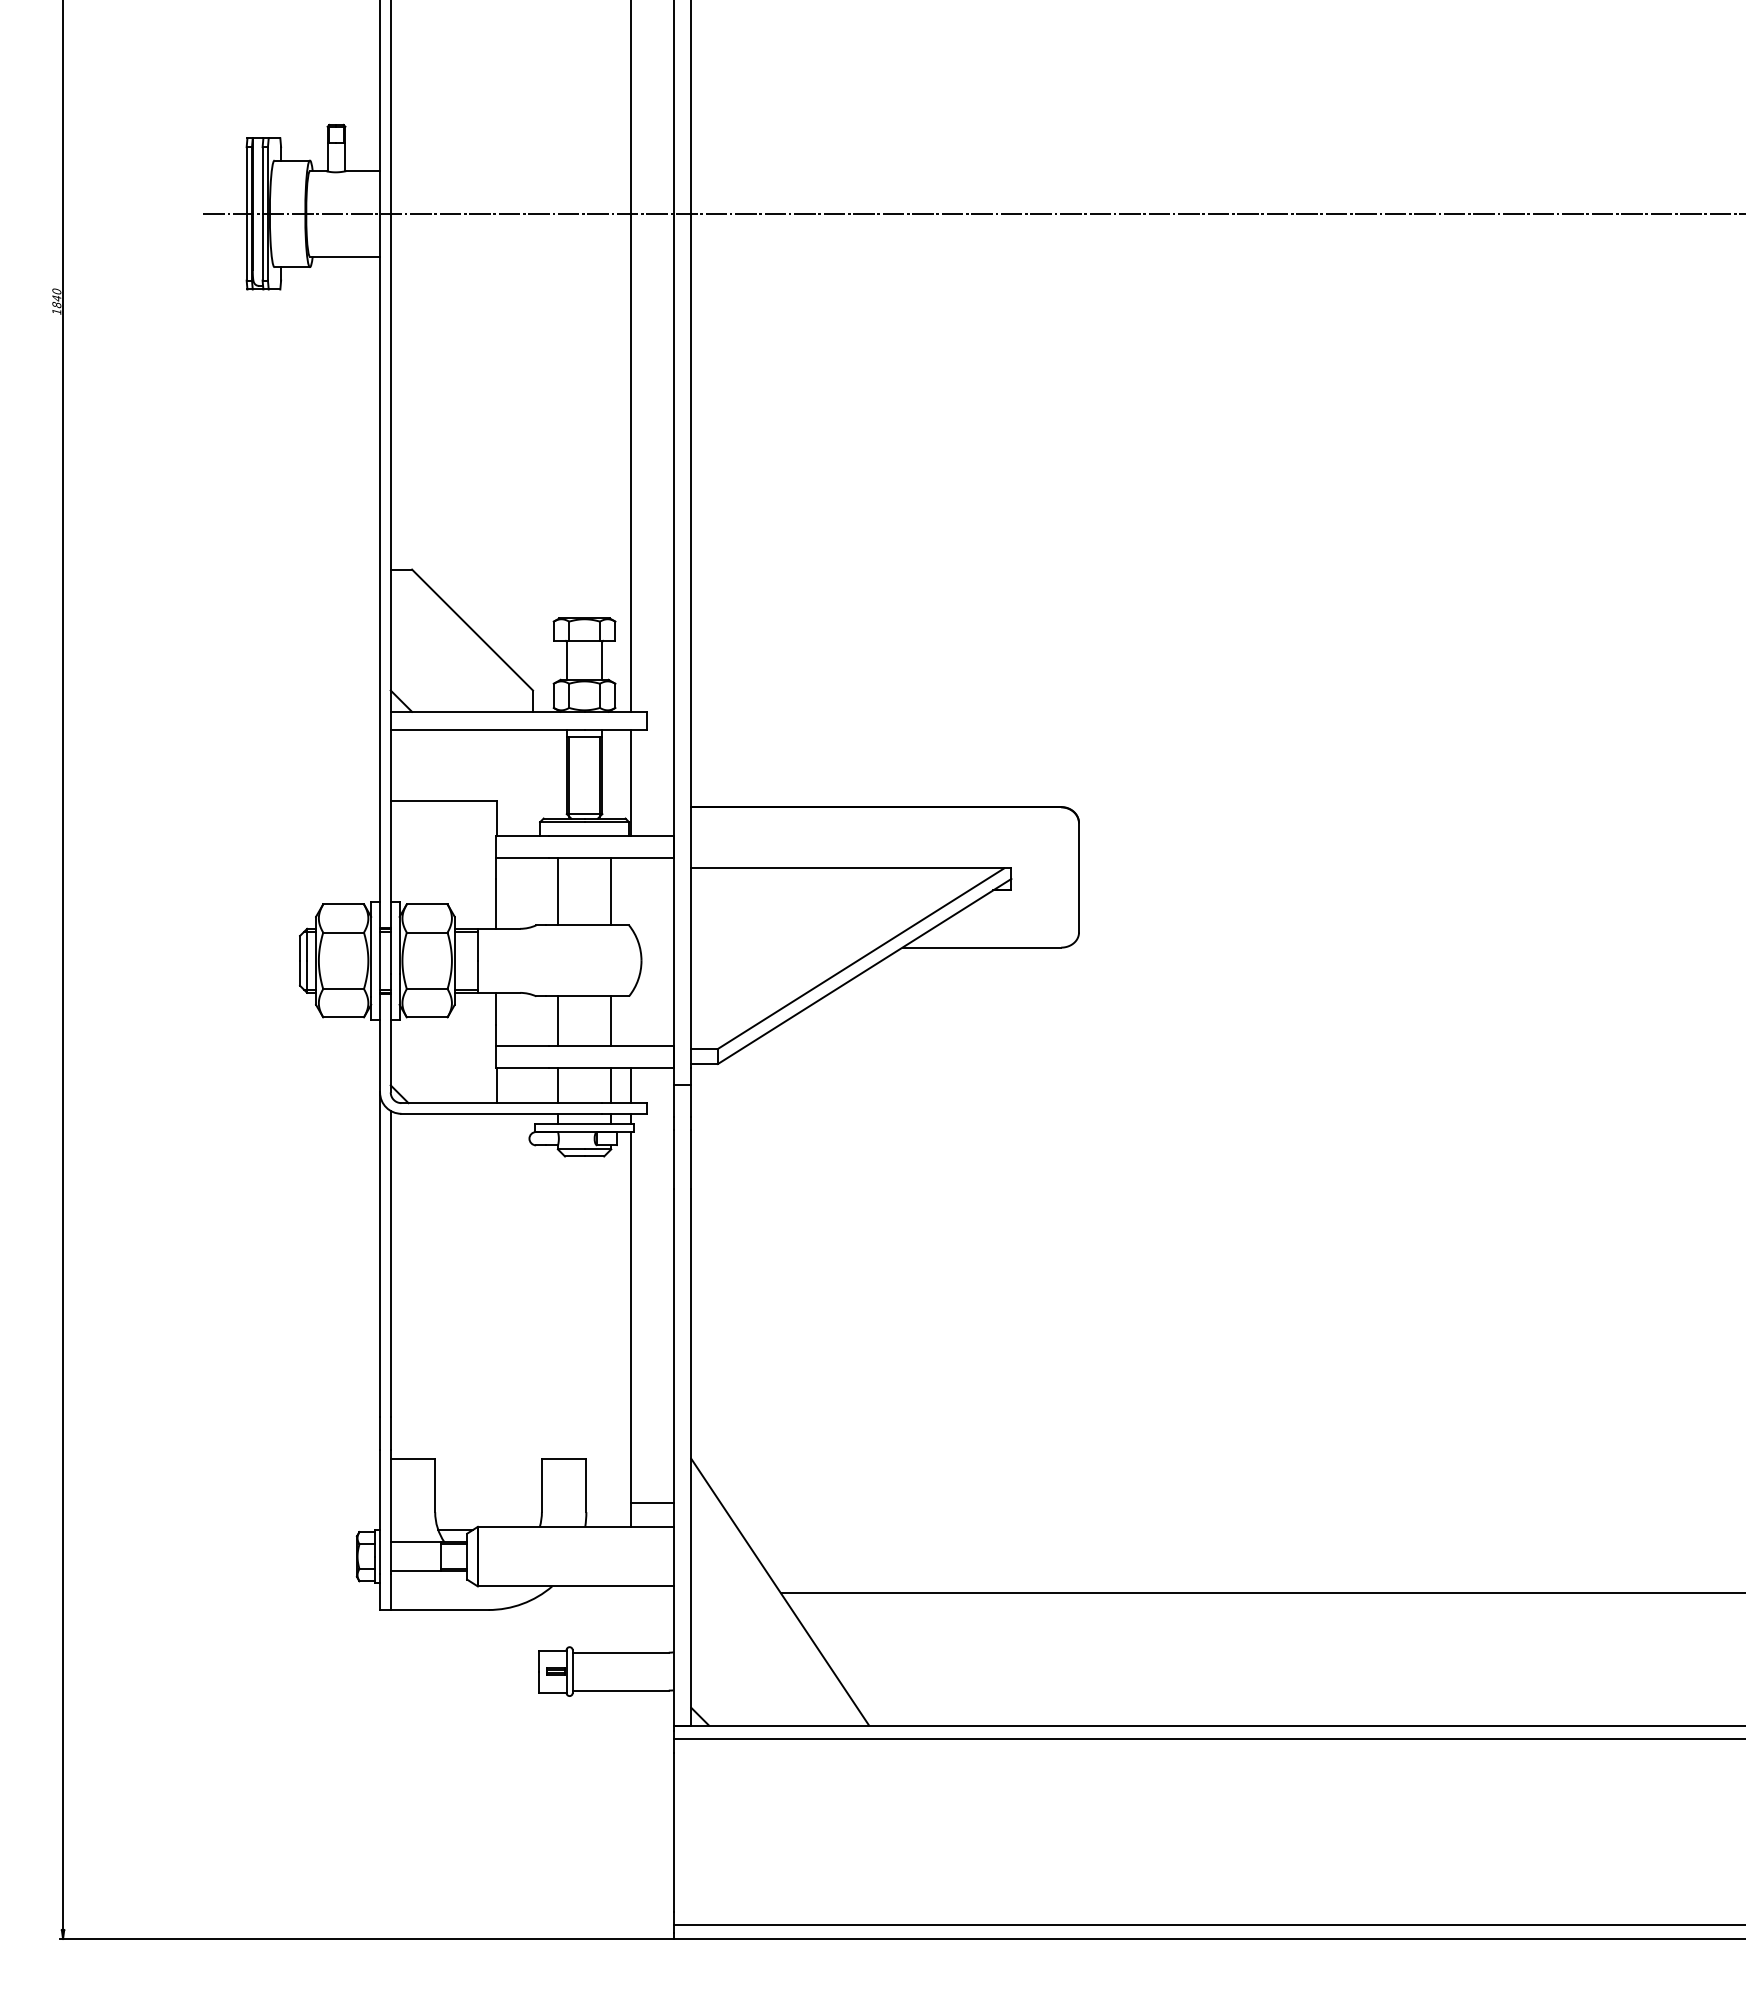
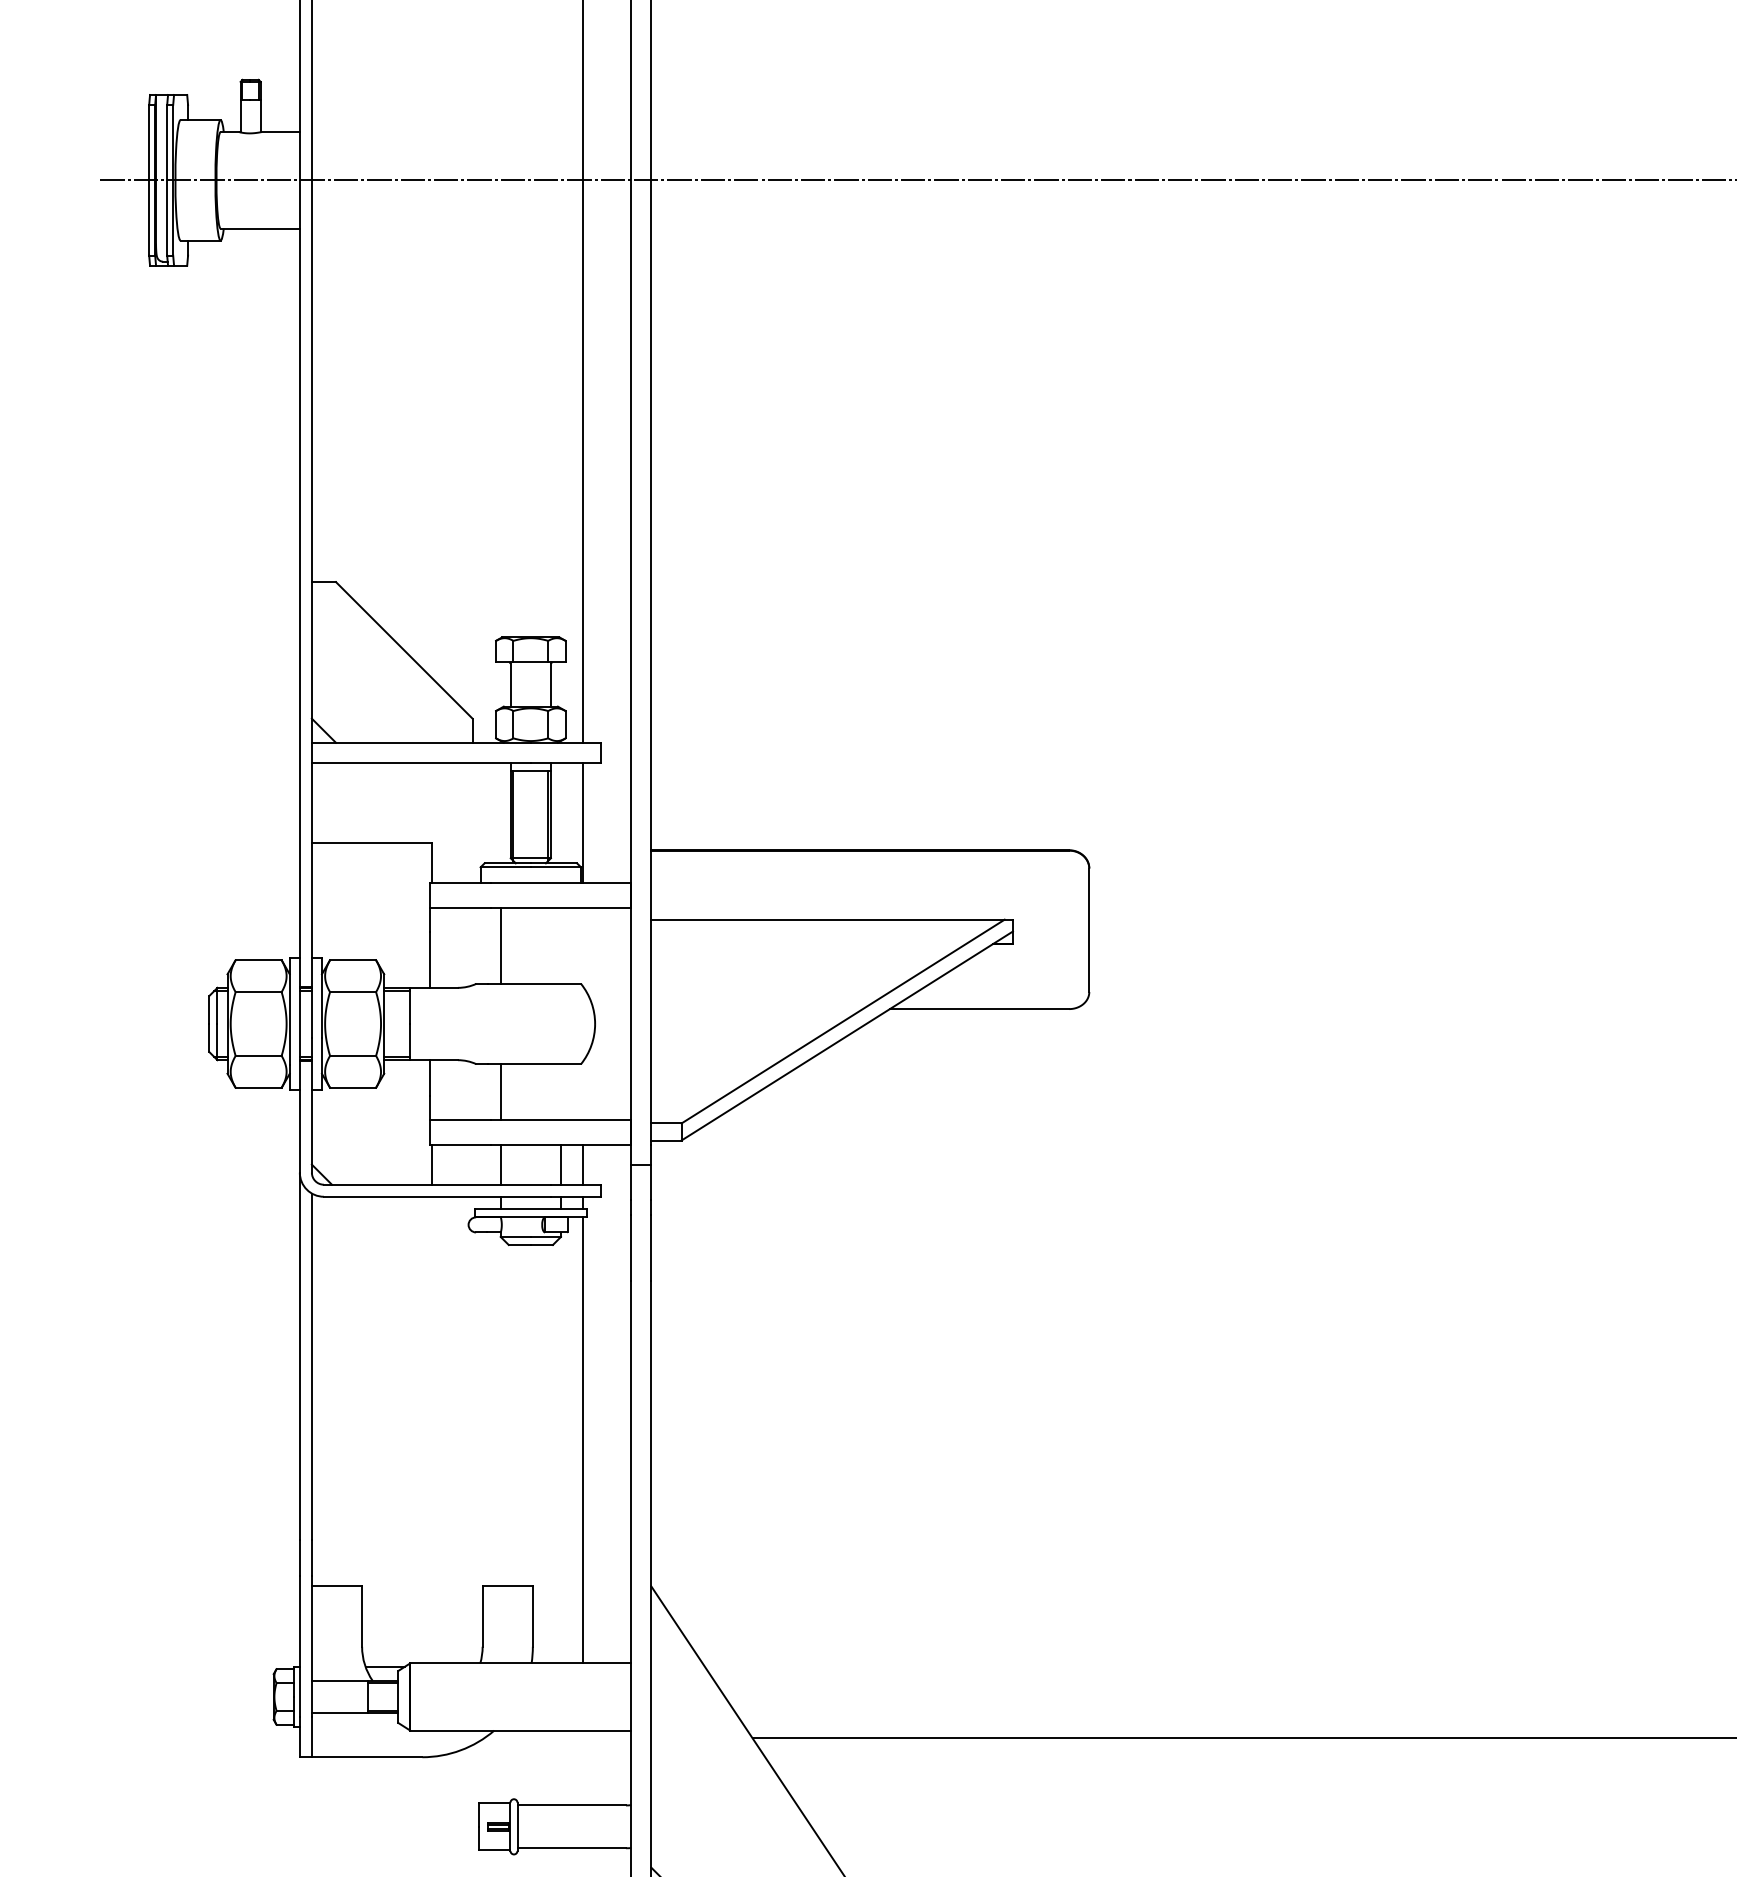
line: (611, 891) -> (561, 945), removed
line: (611, 1021) -> (561, 1092), removed
line: (651, 1503) -> (606, 1636), removed

